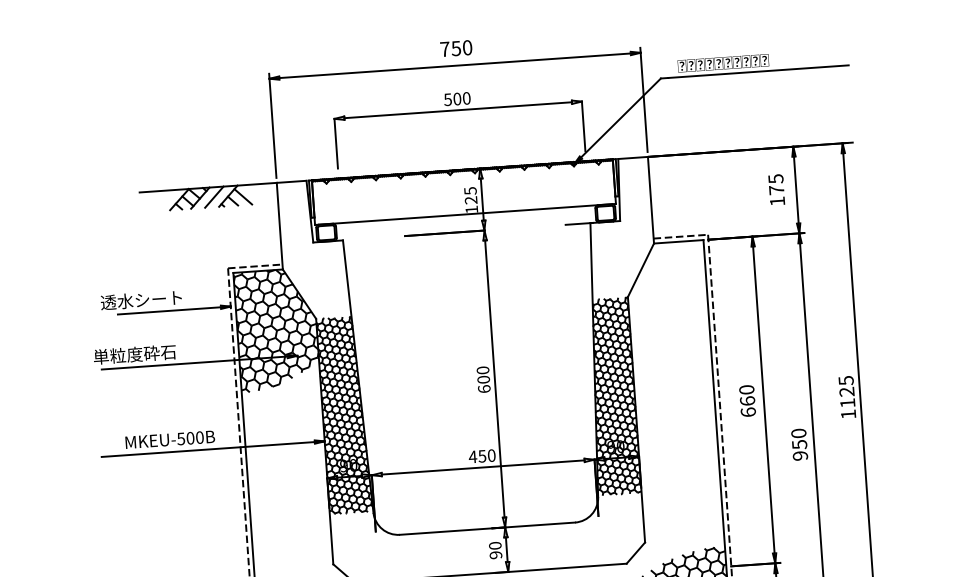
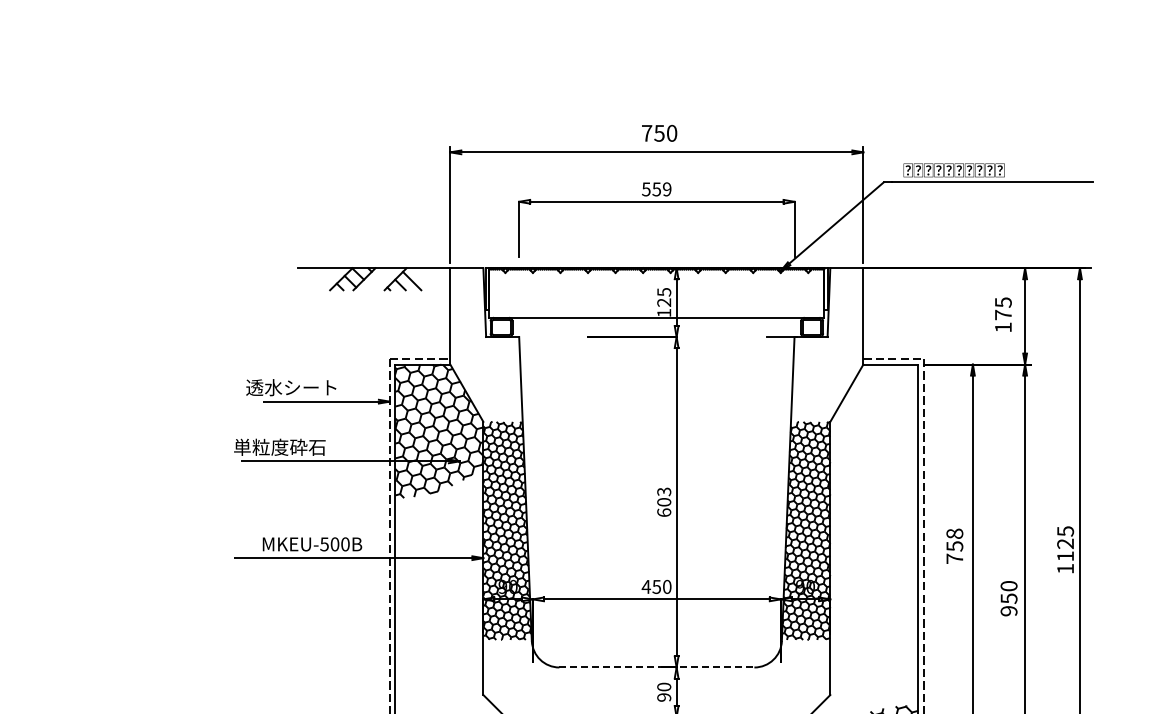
text: (461, 98) -> (661, 189), 500 -> 559
line: (214, 197) -> (380, 279), removed
text: (483, 370) -> (664, 491), 600 -> 603
text: (747, 400) -> (954, 545), 660 -> 758
line: (487, 528) -> (656, 667), solid -> dashed

